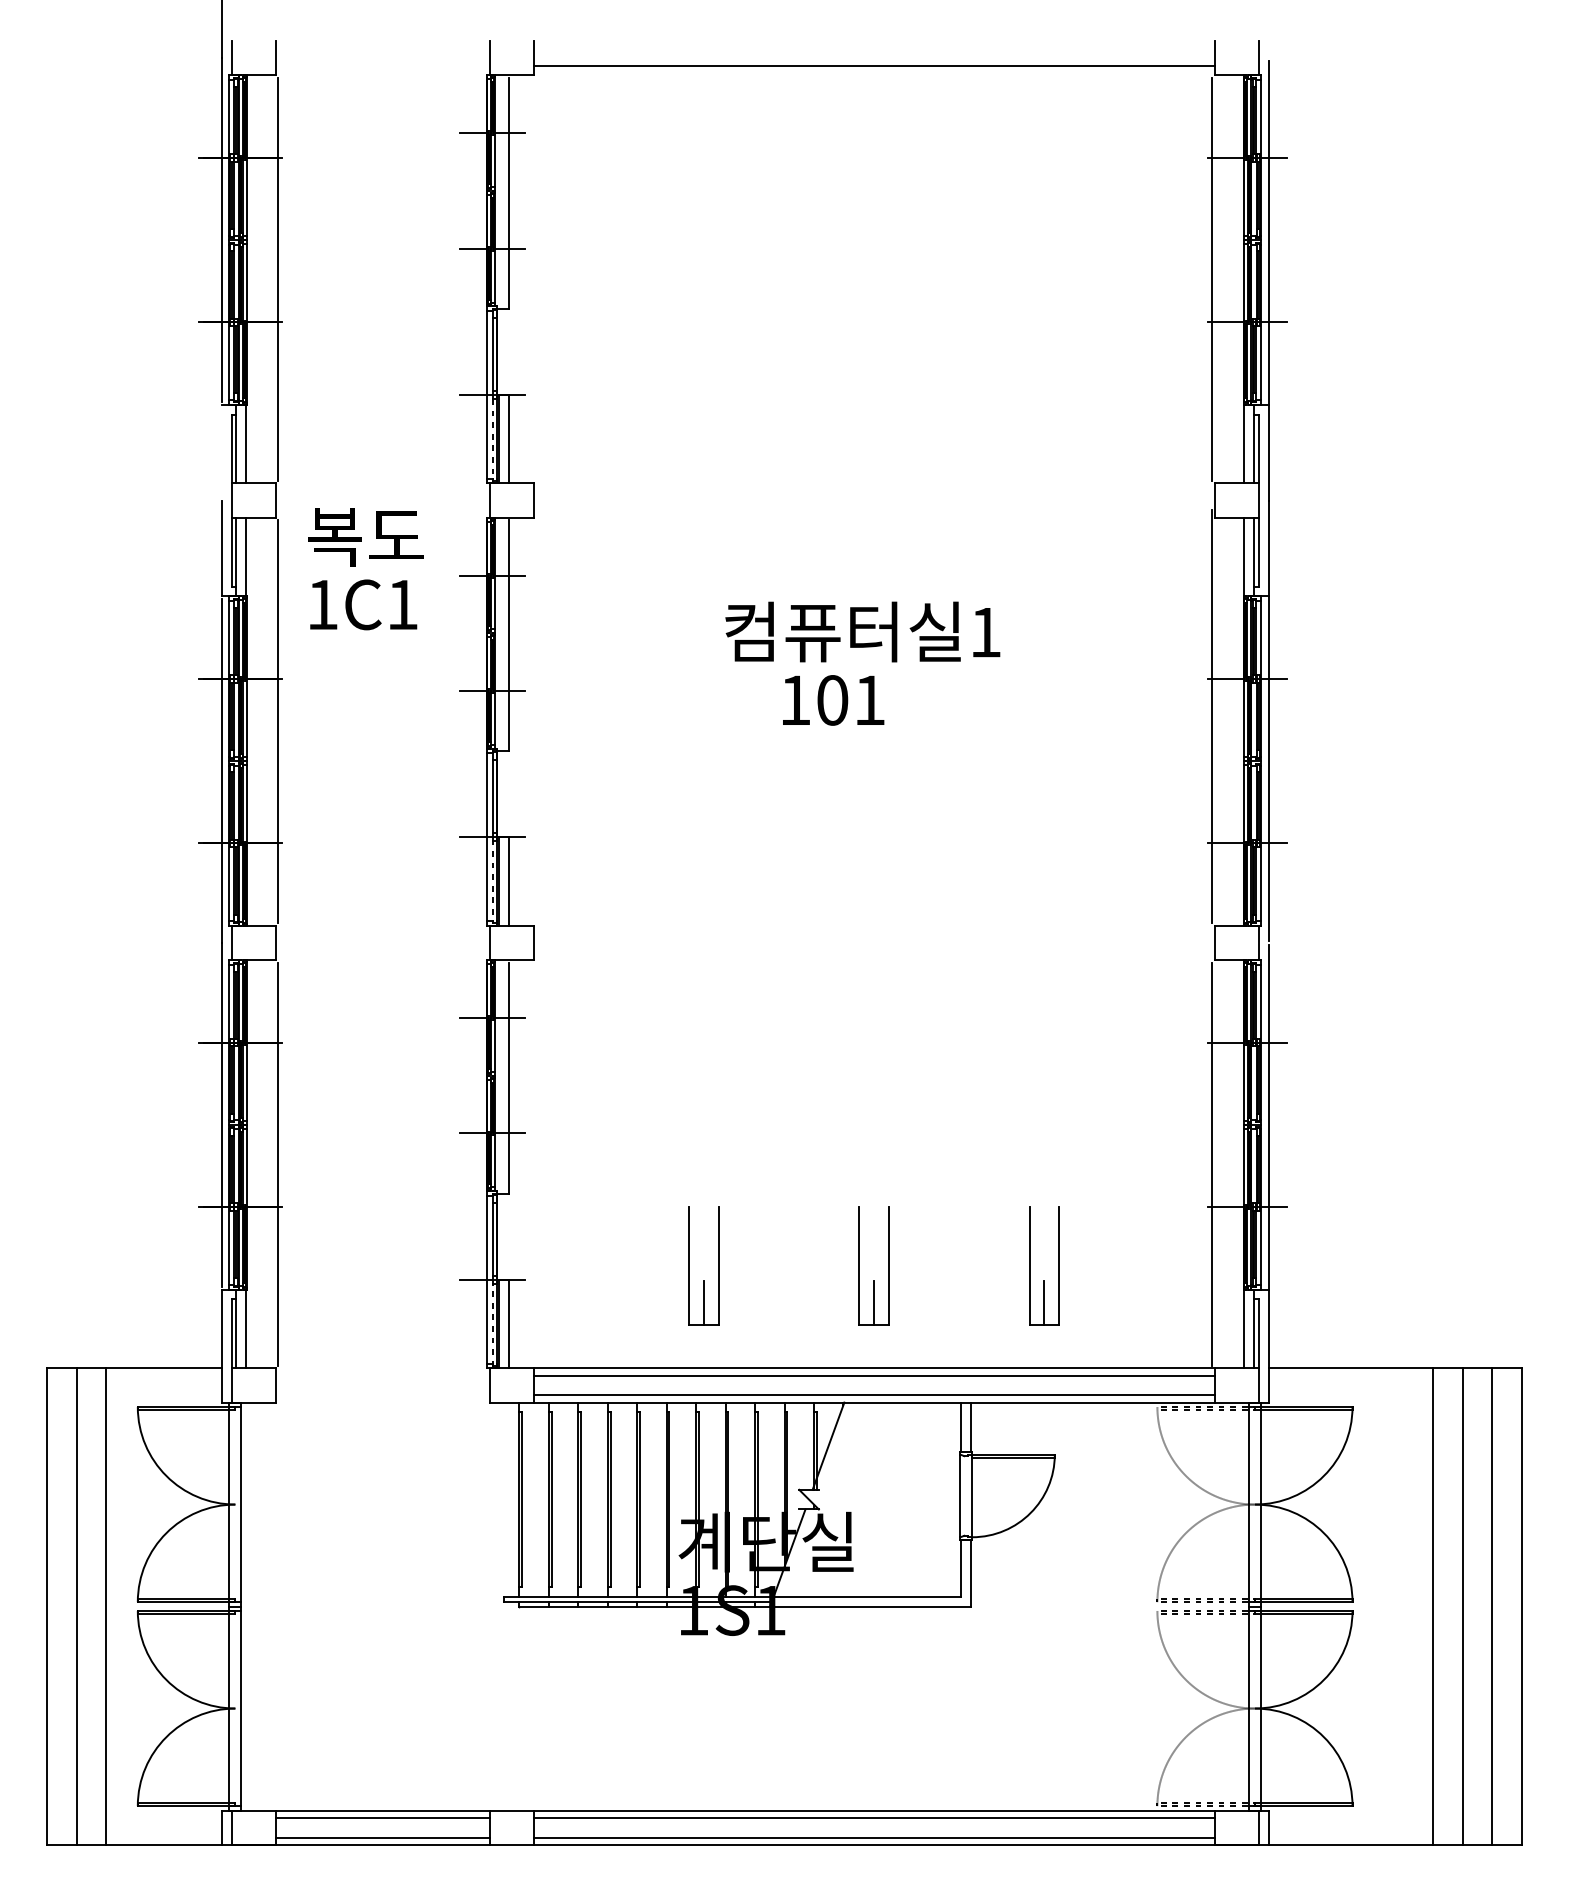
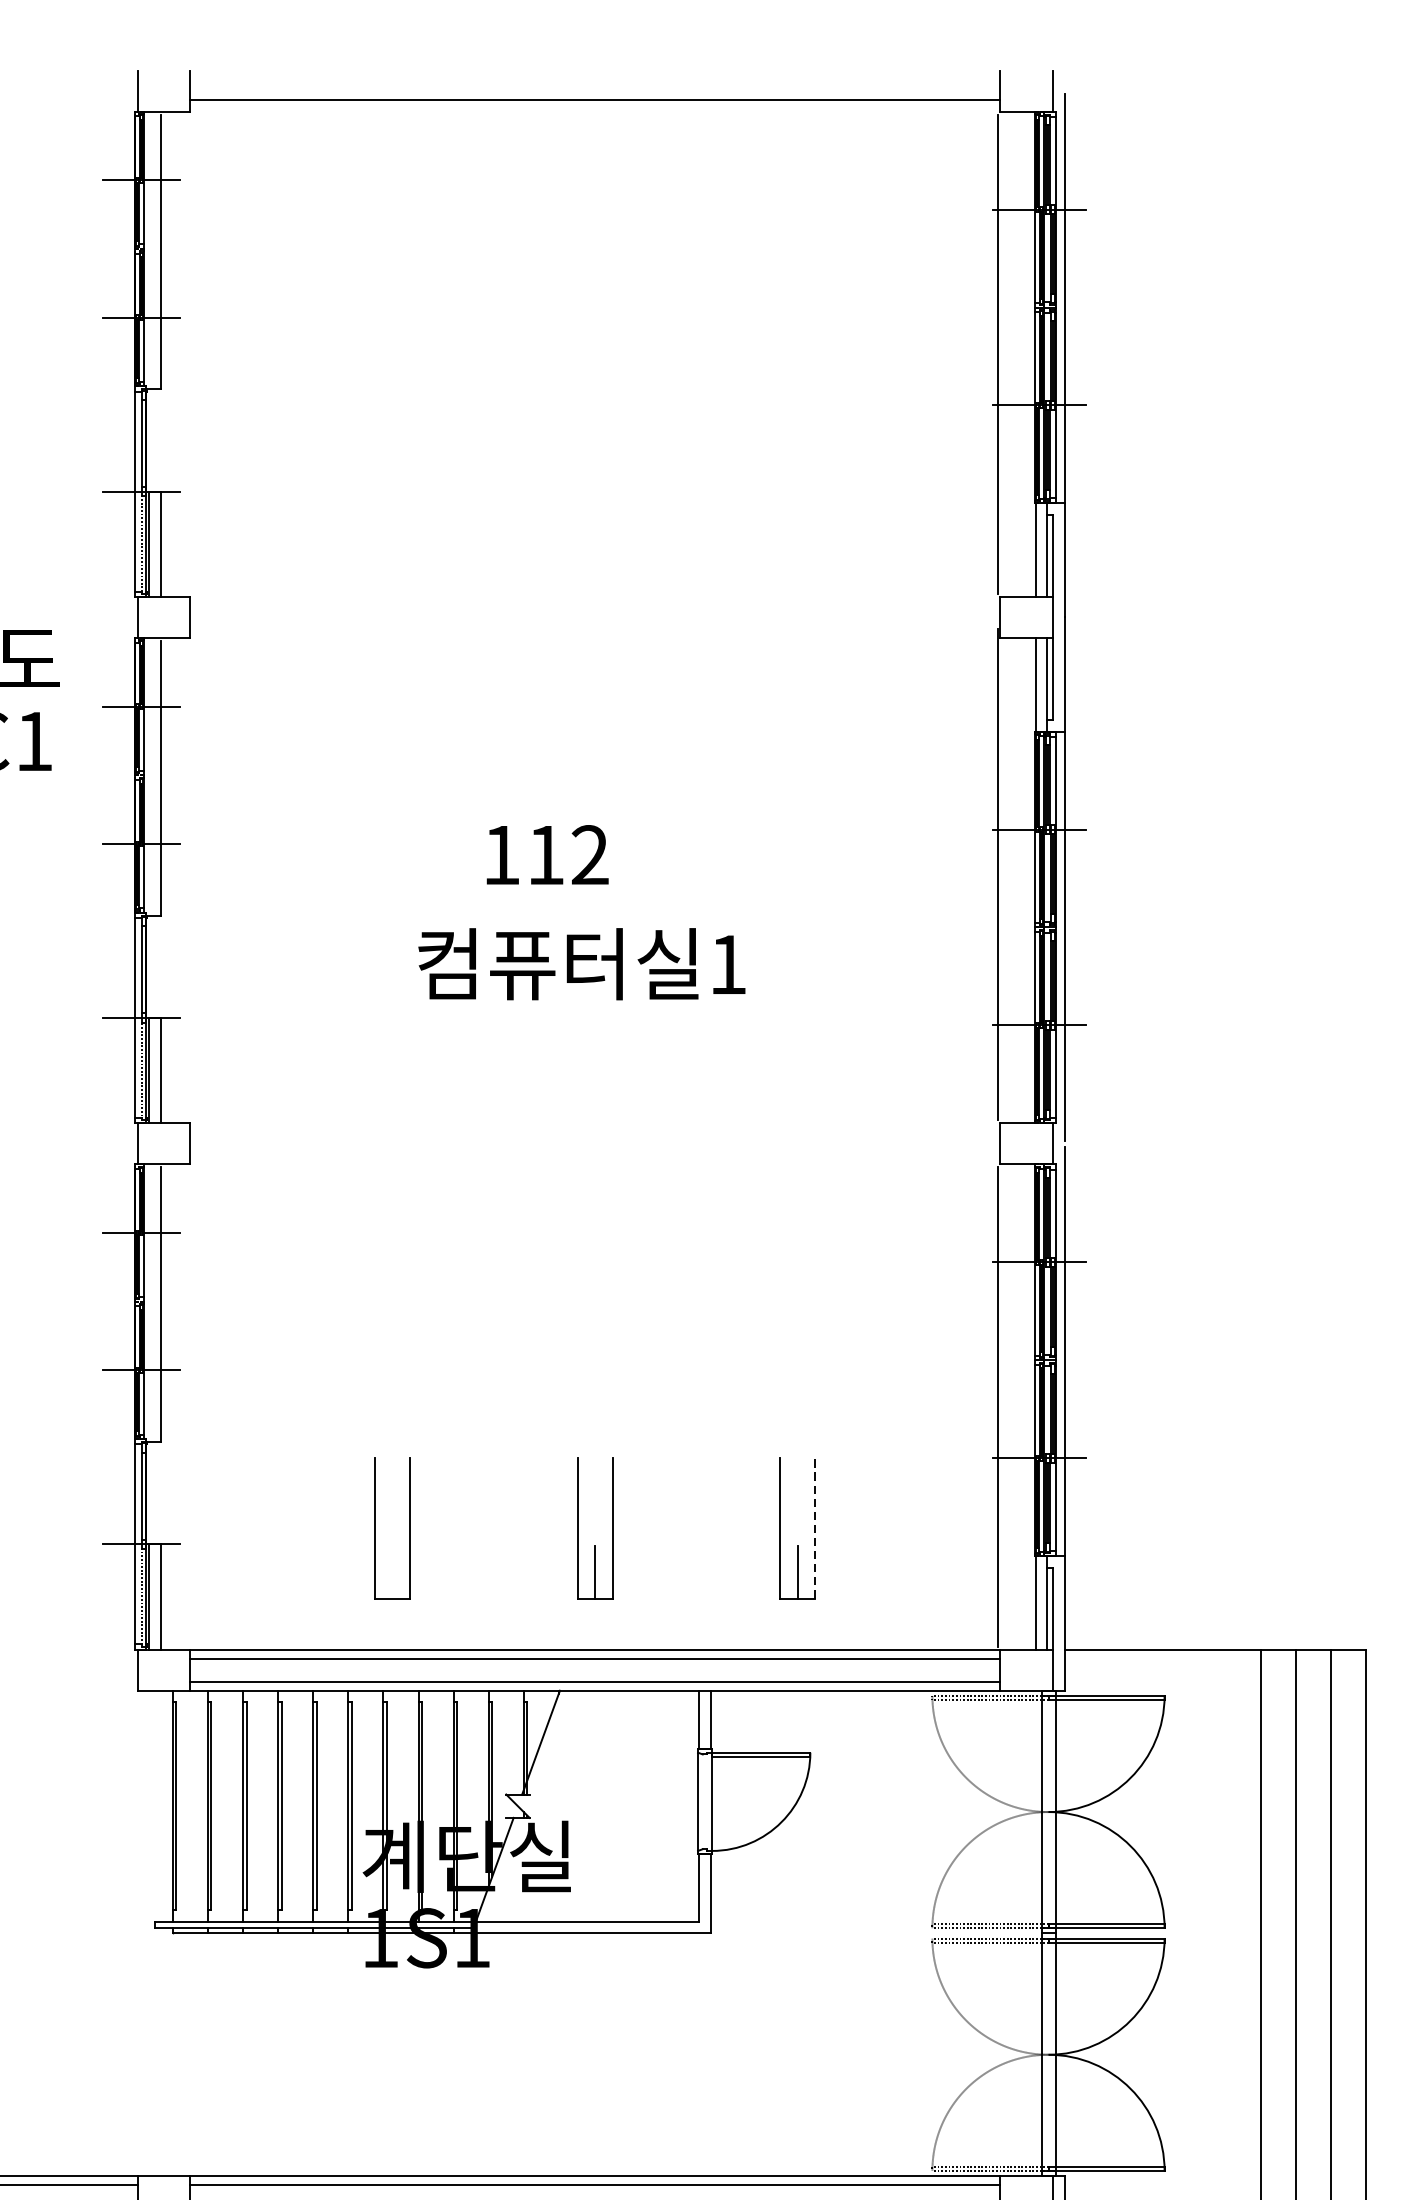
text: (862, 631) -> (581, 963), moved
text: (851, 700) -> (568, 855), 101 -> 112
line: (1059, 1266) -> (815, 1528), solid -> dashed
line: (703, 1302) -> (392, 1571), removed

